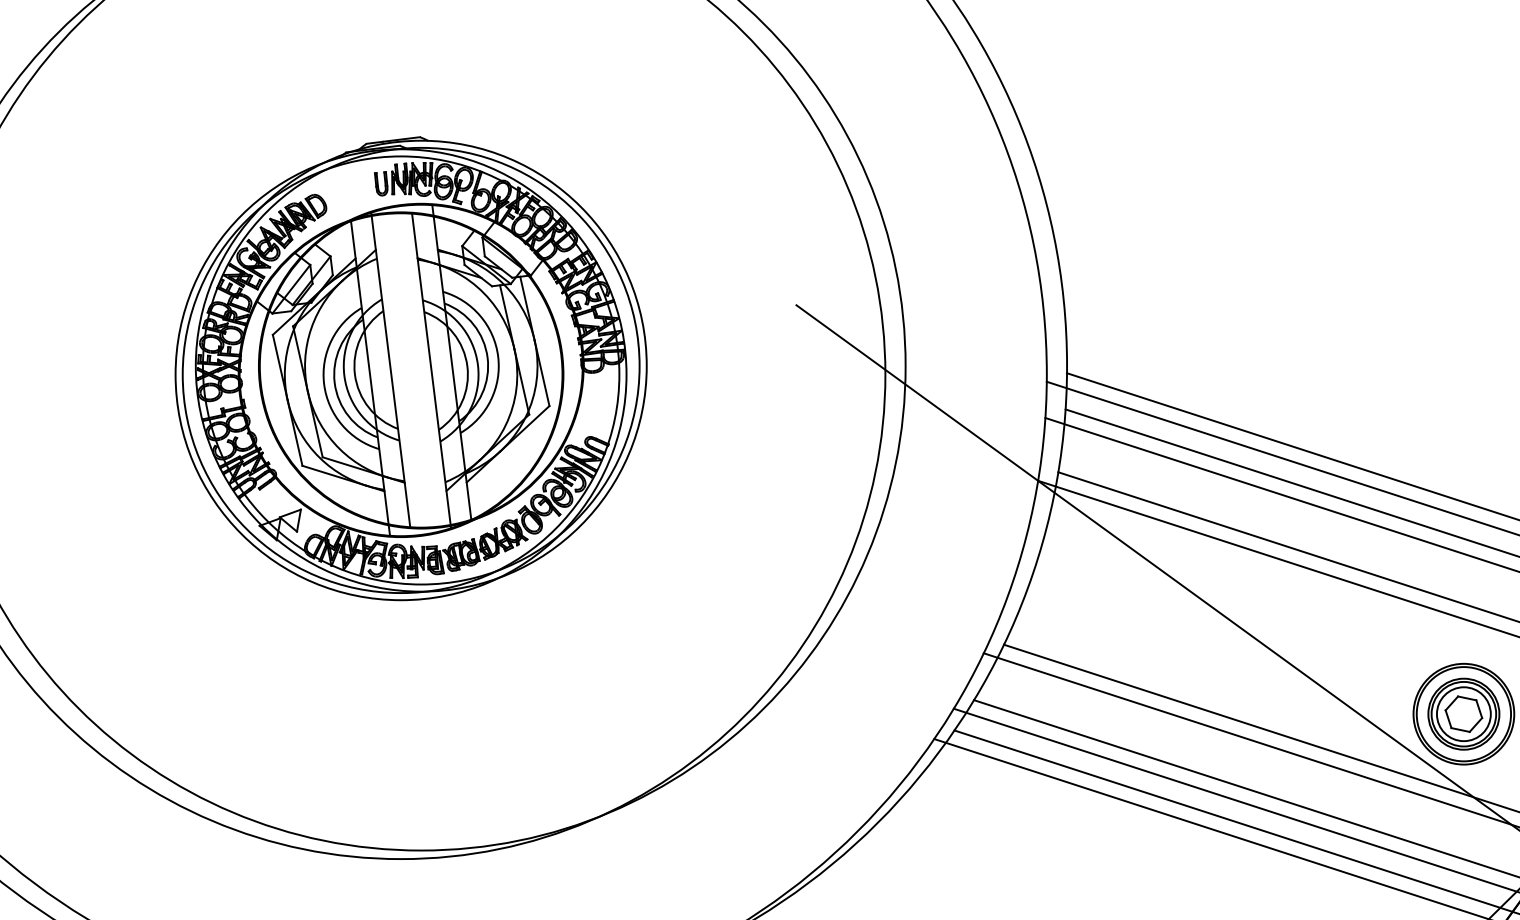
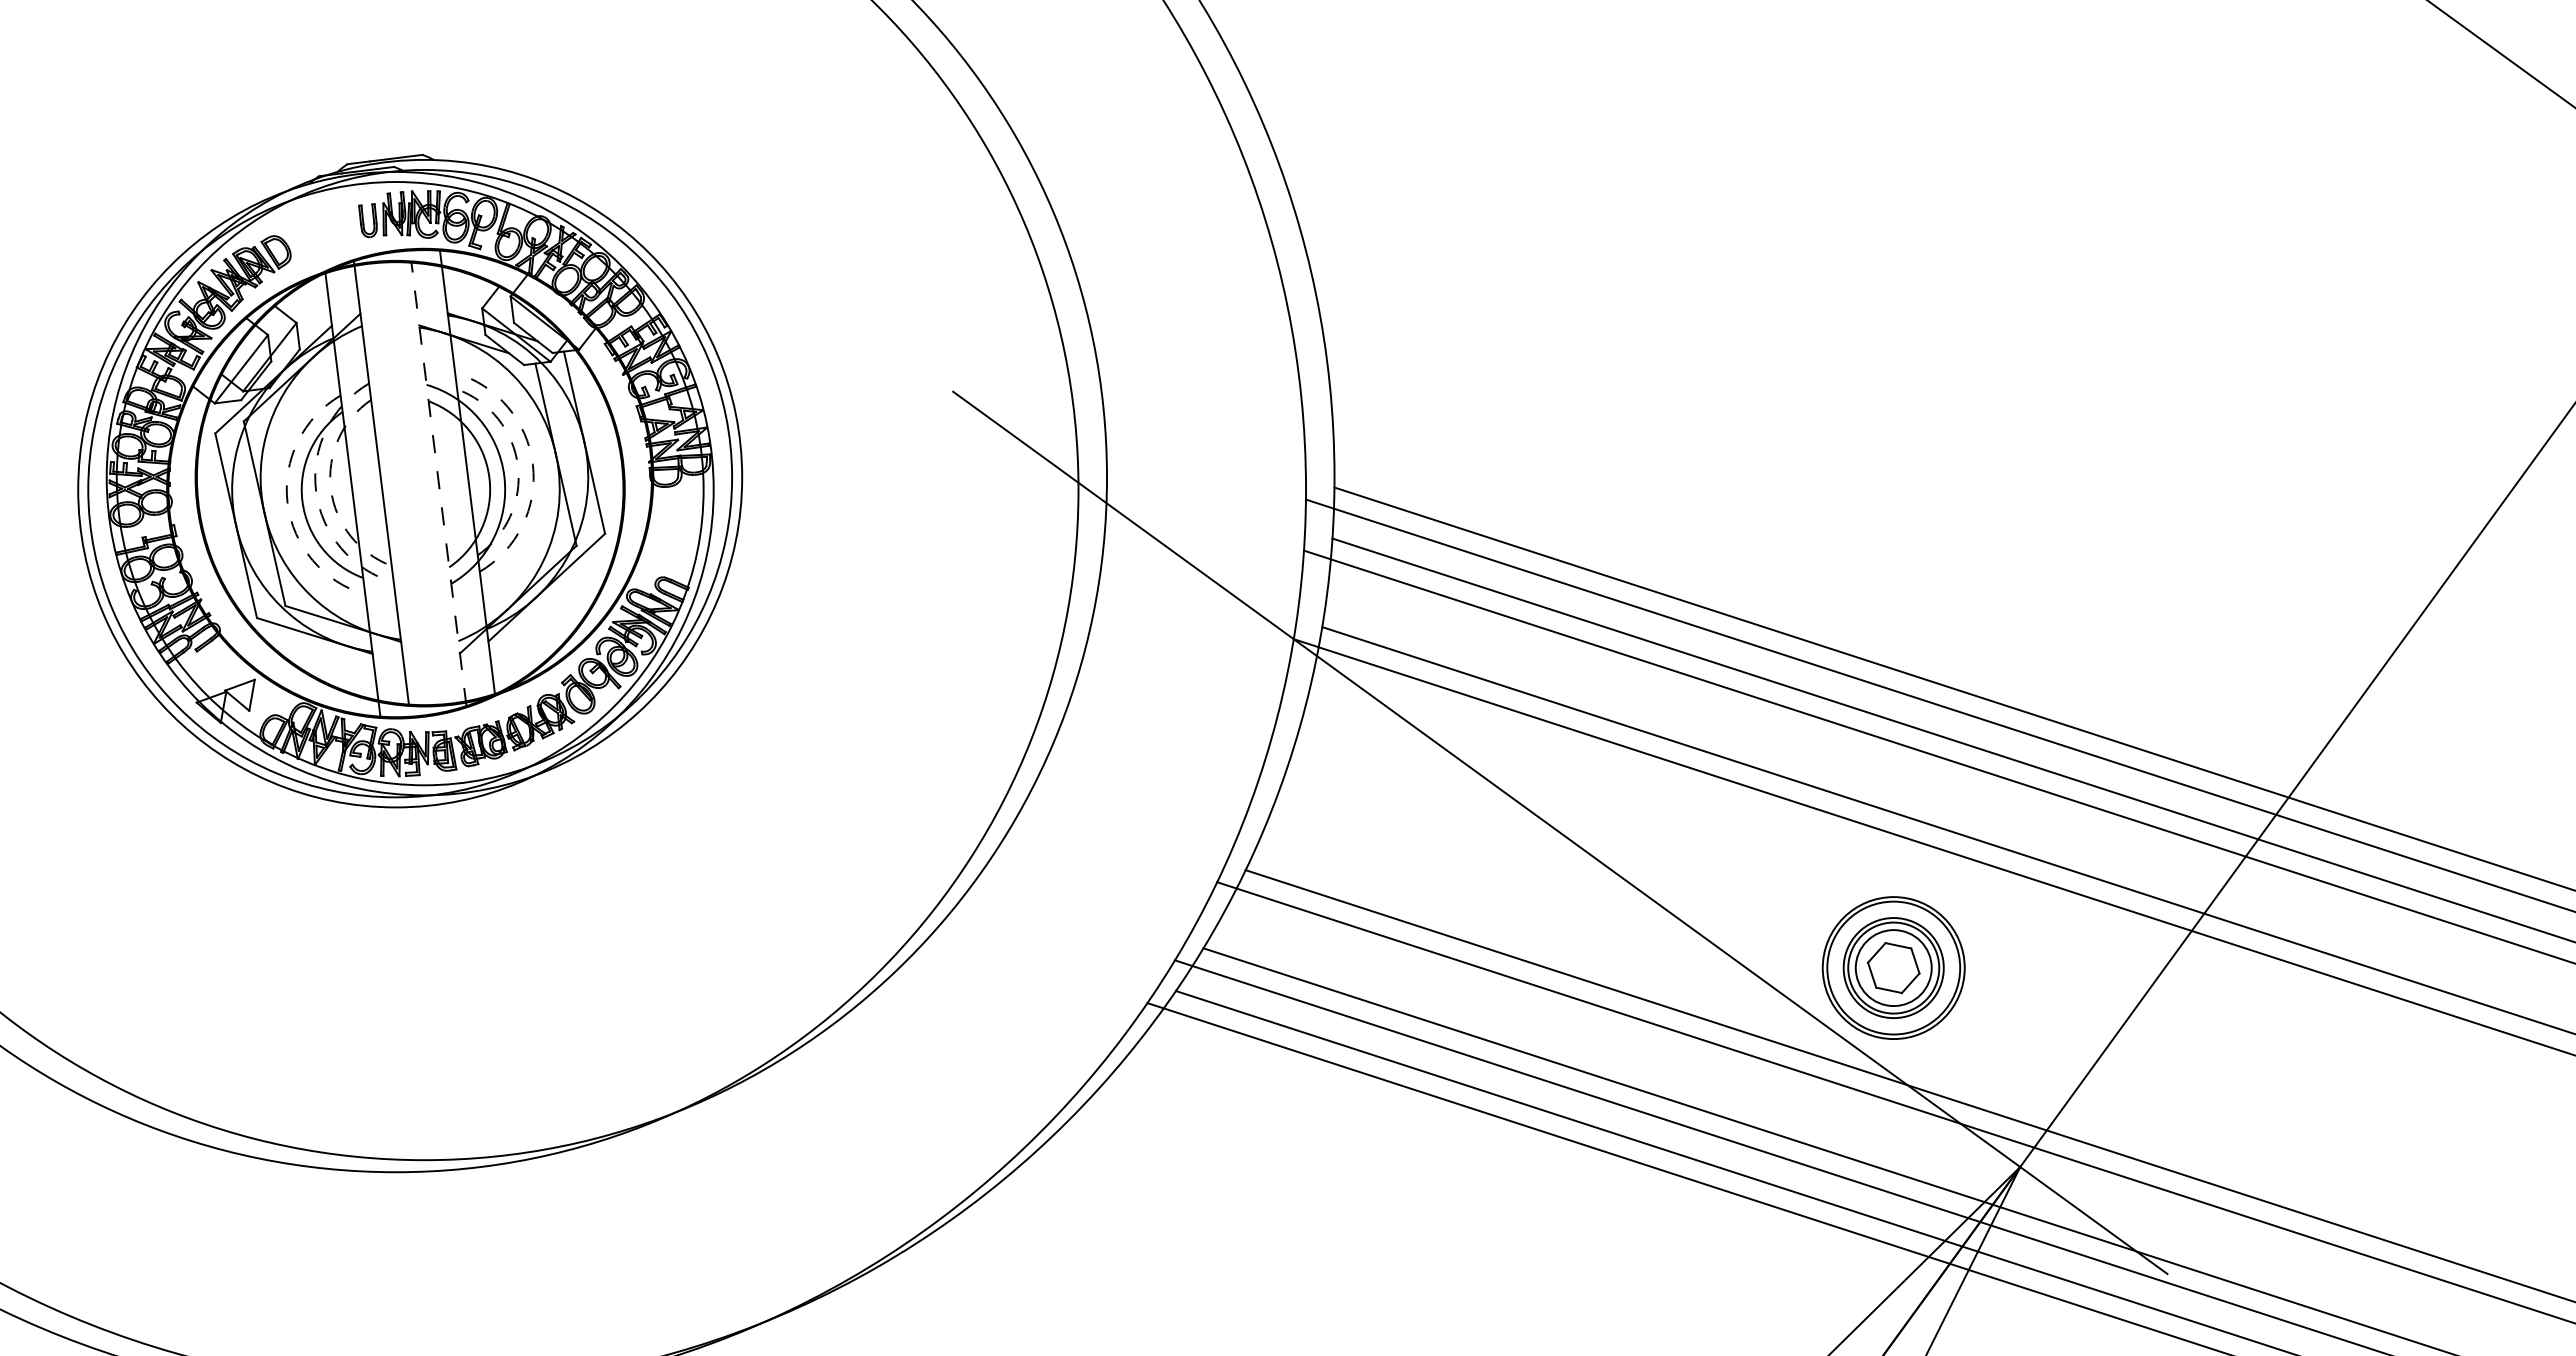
arc: (497, 356) -> (532, 464), solid -> dashed
arc: (487, 358) -> (517, 466), solid -> dashed
line: (431, 370) -> (438, 483), solid -> dashed
arc: (354, 374) -> (330, 489), solid -> dashed
arc: (344, 376) -> (316, 491), solid -> dashed
arc: (324, 384) -> (287, 503), solid -> dashed

